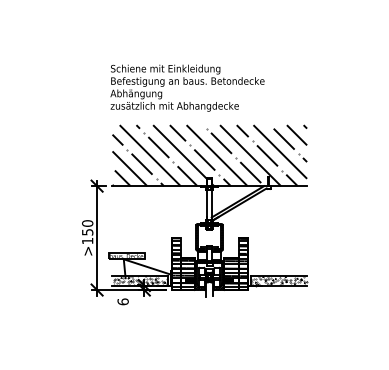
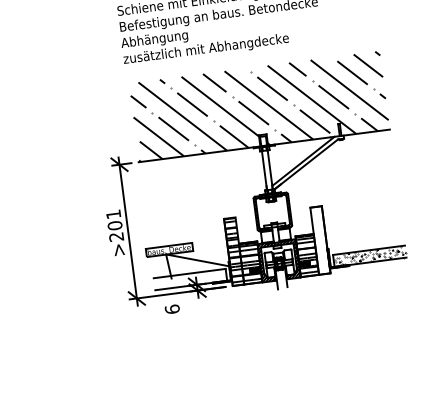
text: (87, 232) -> (114, 226), >150 -> >201
hatch: (242, 262) -> (319, 238), removed
hatch: (140, 280) -> (191, 278), removed

